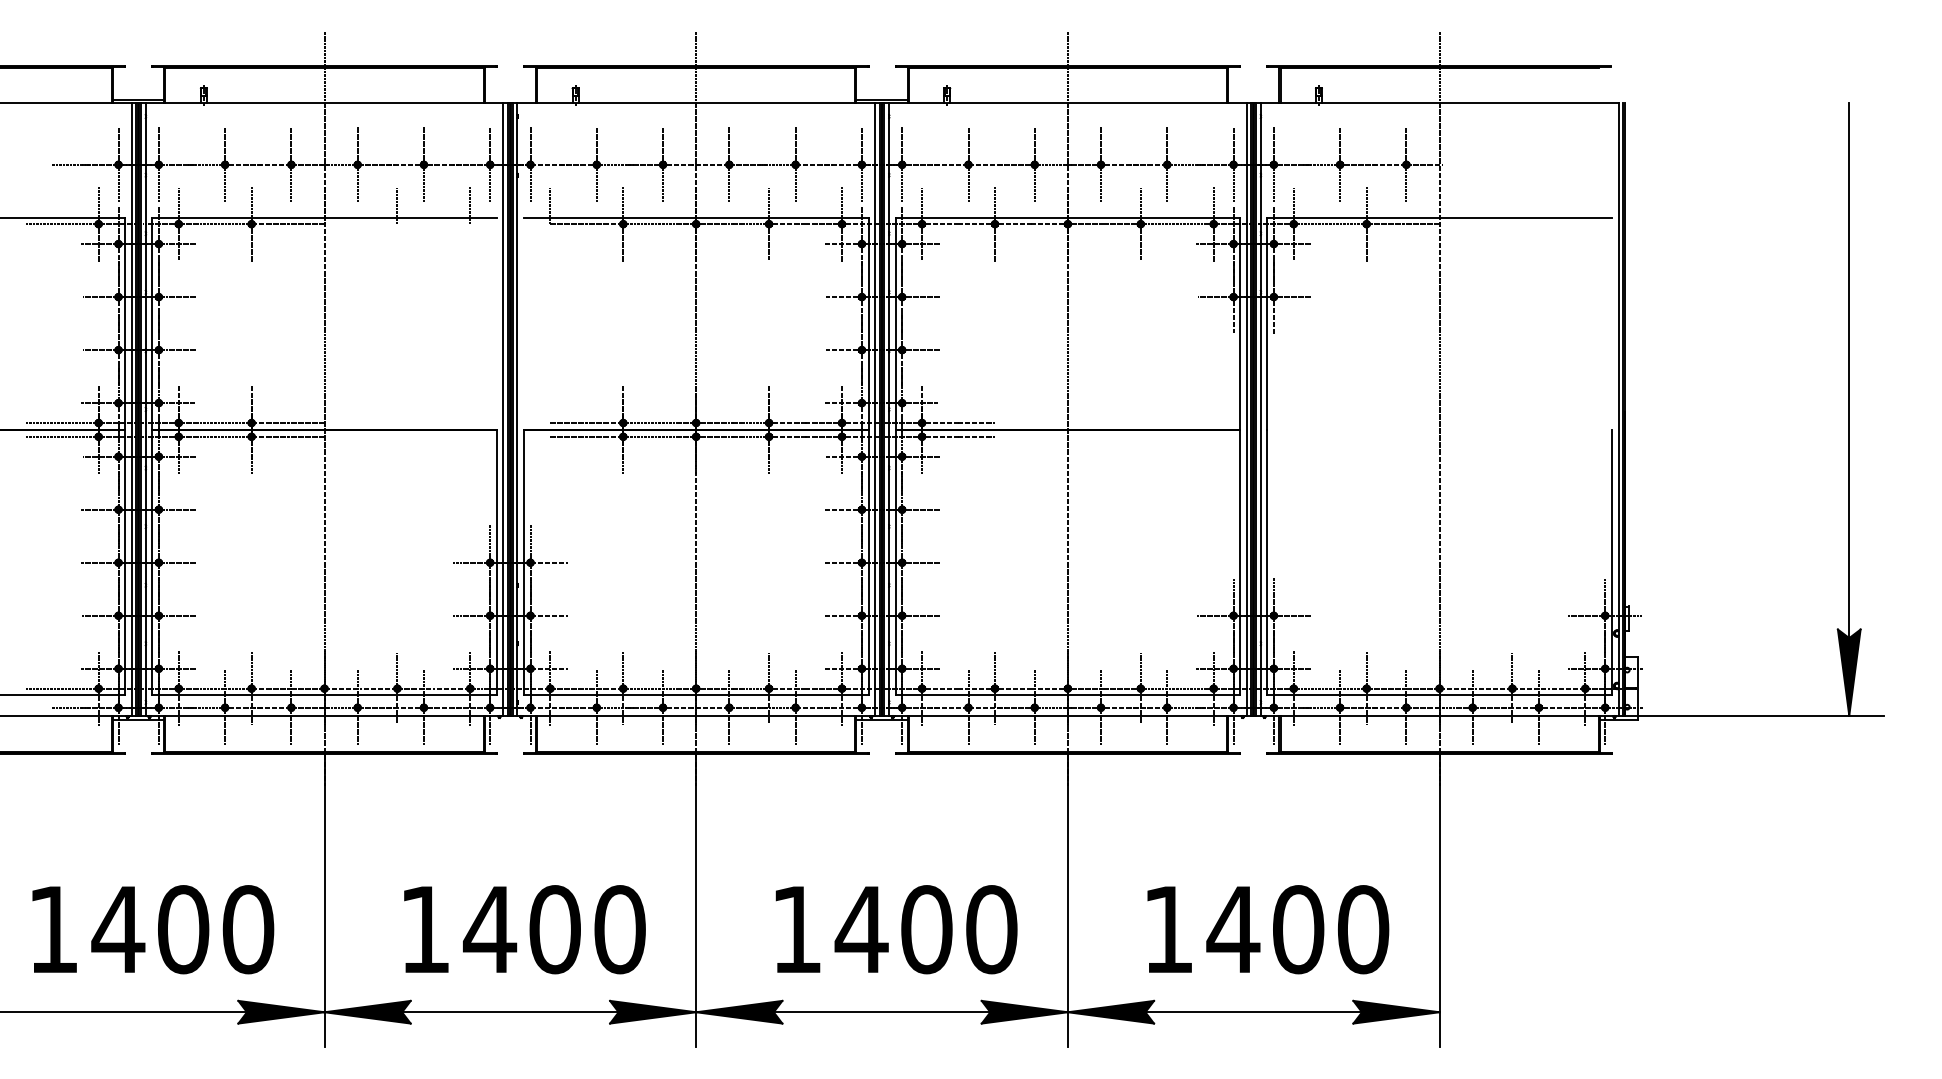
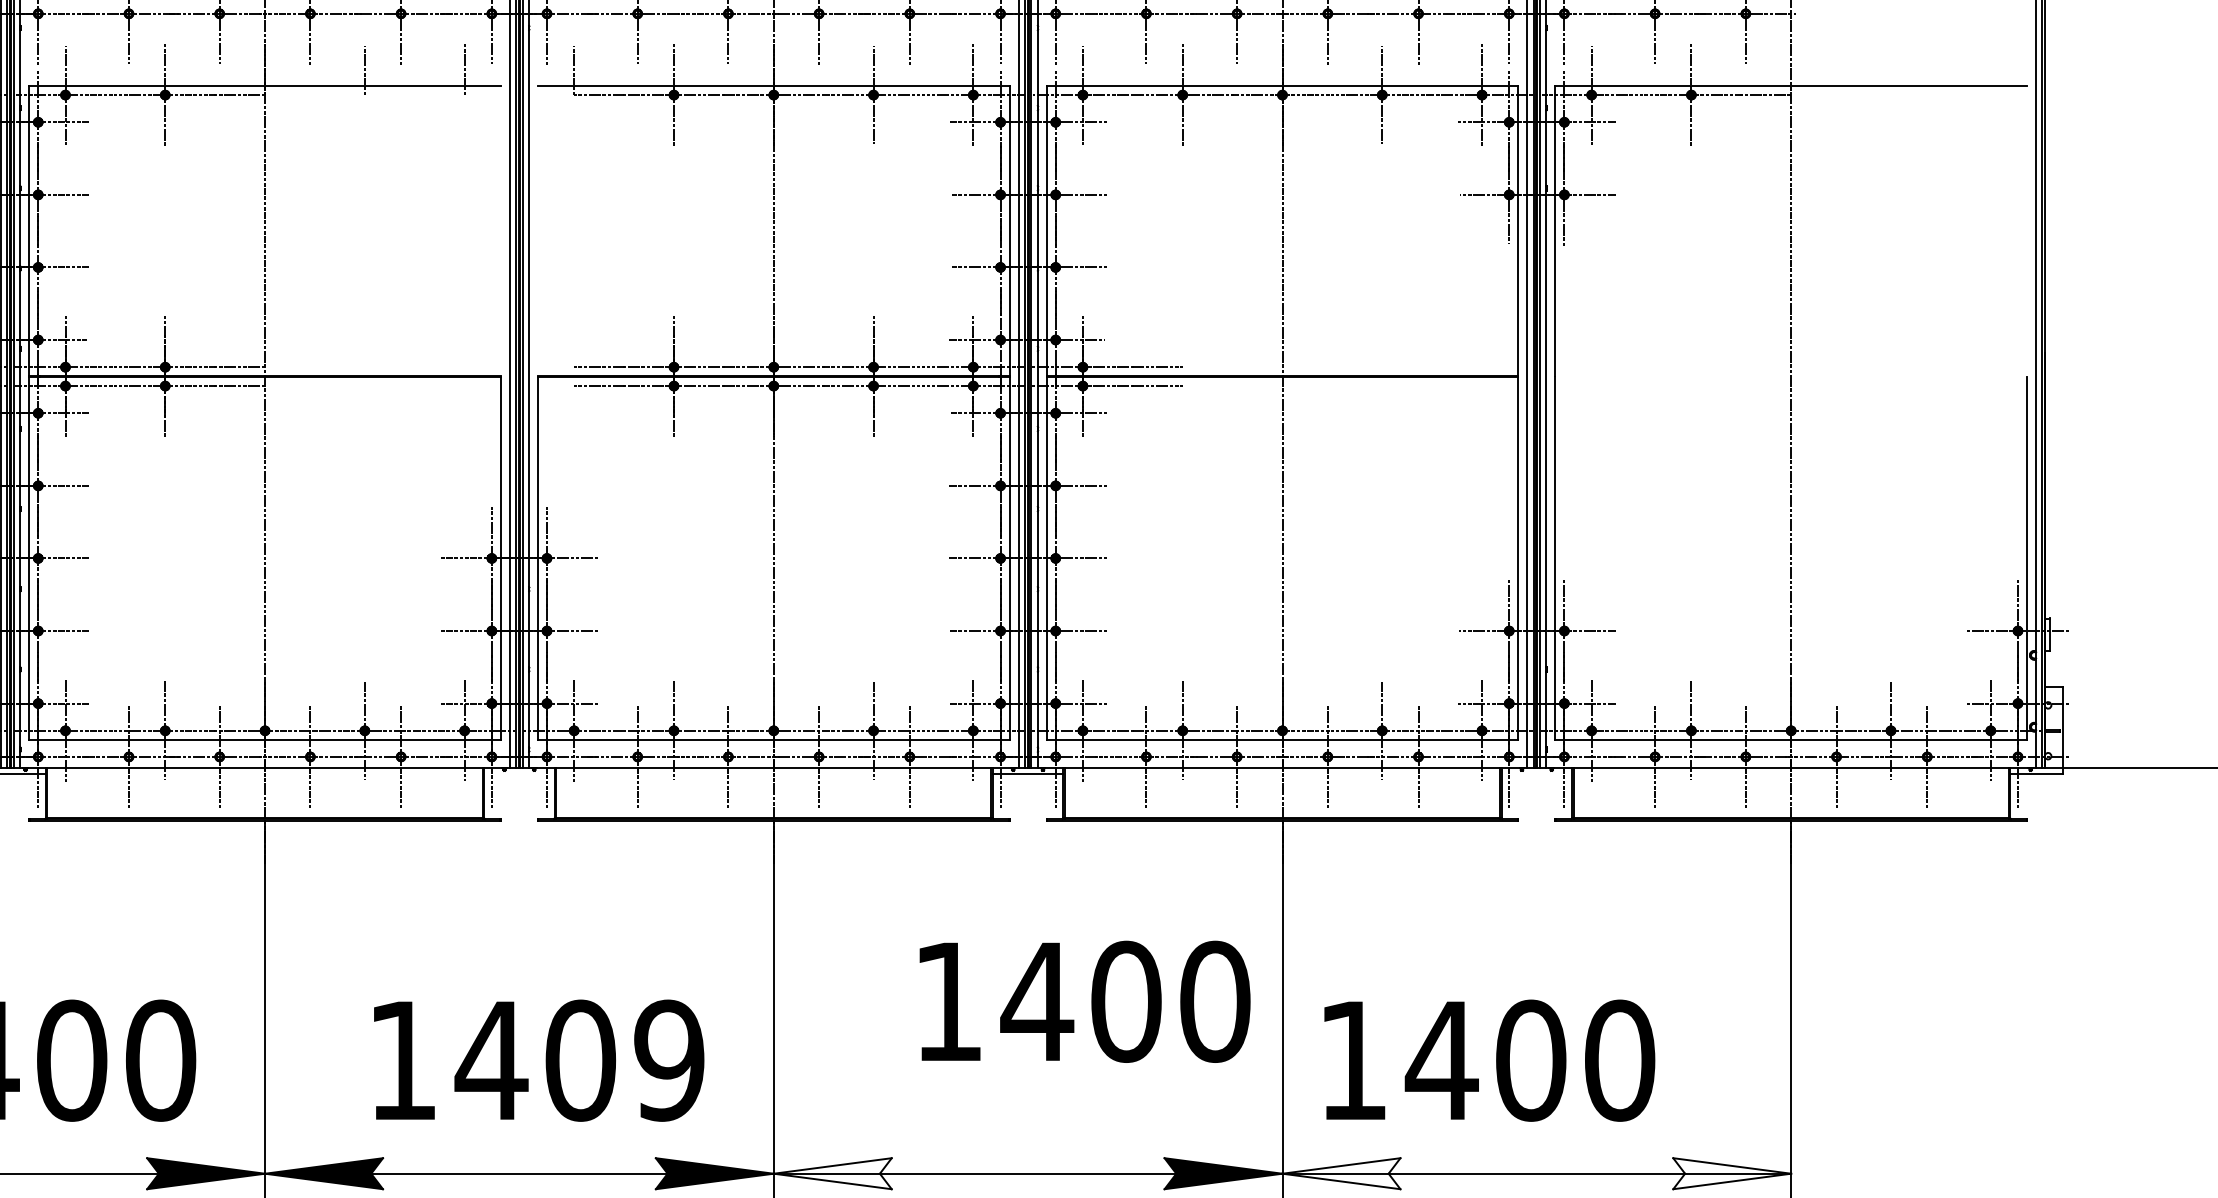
text: (619, 929) -> (668, 1060), 1400 -> 1409
text: (896, 929) -> (1084, 1001), moved
text: (1268, 929) -> (1490, 1060), moved
fill: (739, 1011) -> (833, 1172), removed
fill: (1110, 1011) -> (1340, 1172), removed
fill: (1396, 1011) -> (1732, 1172), removed

